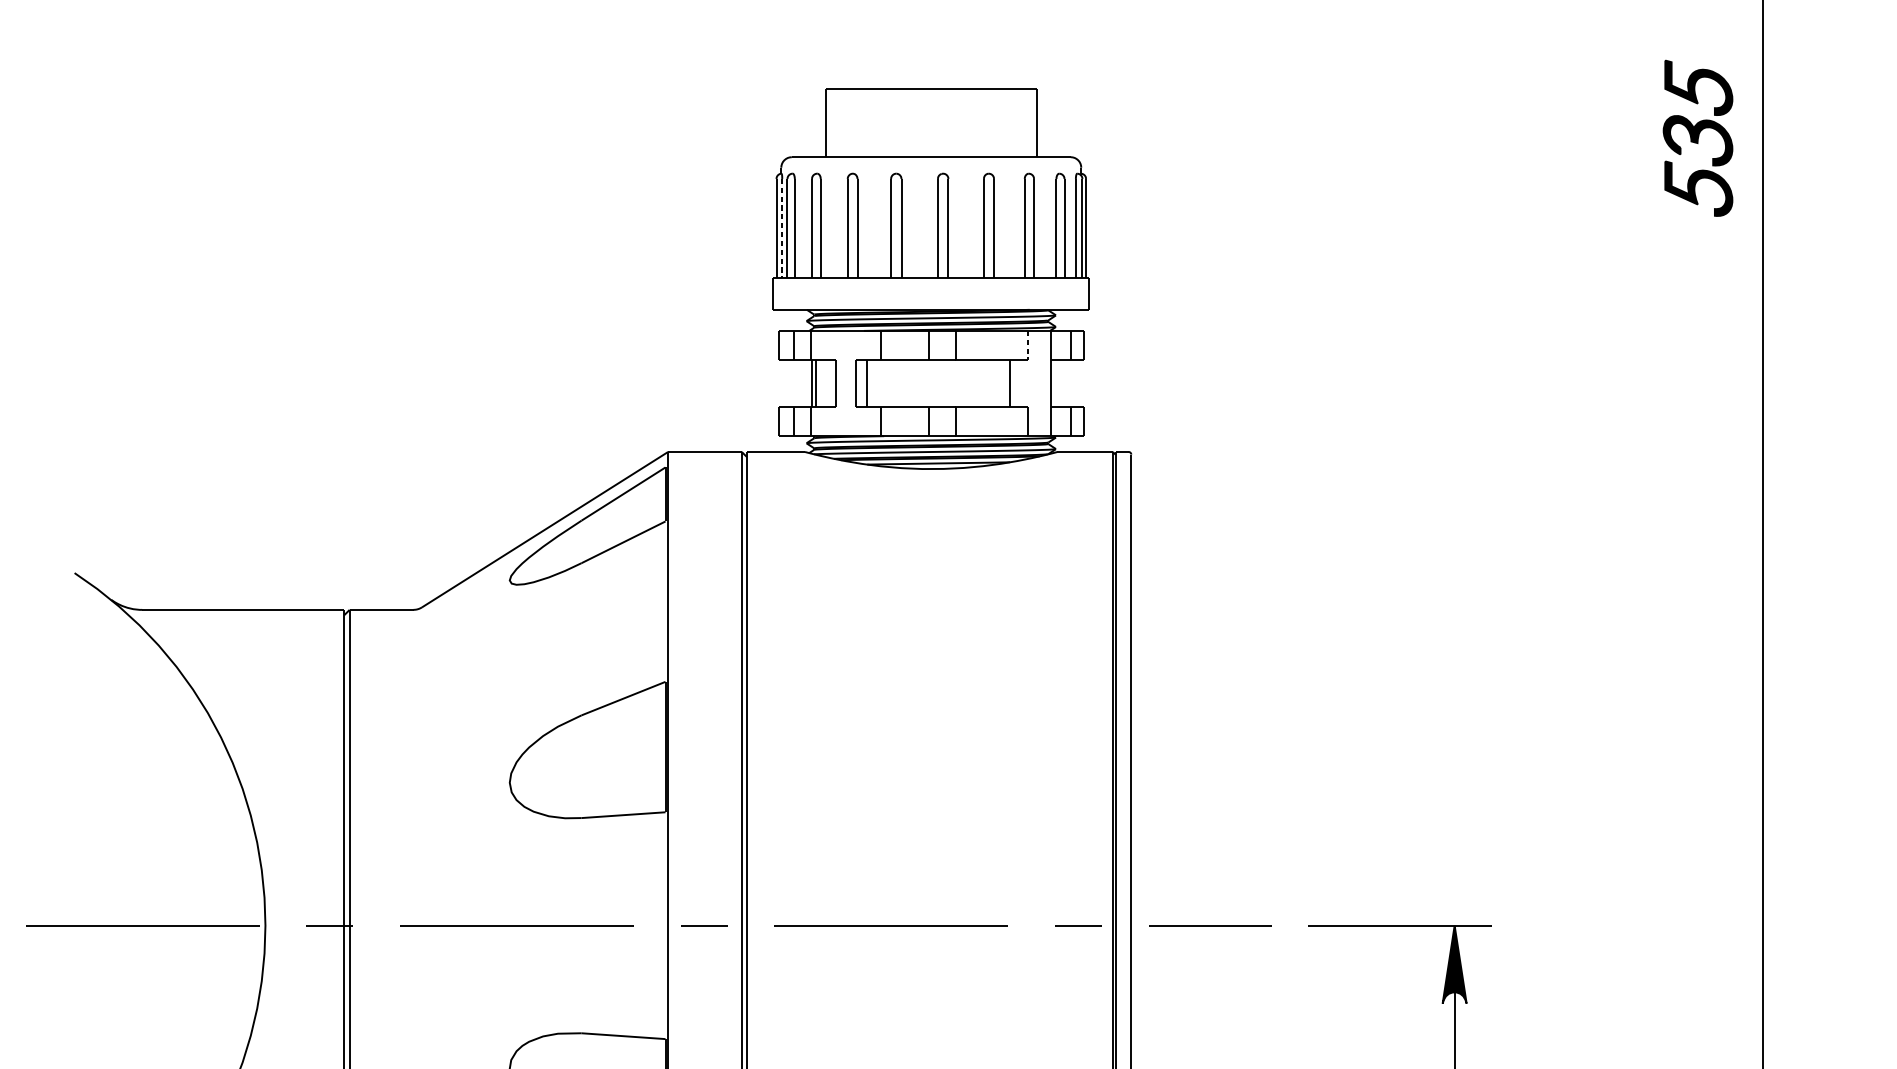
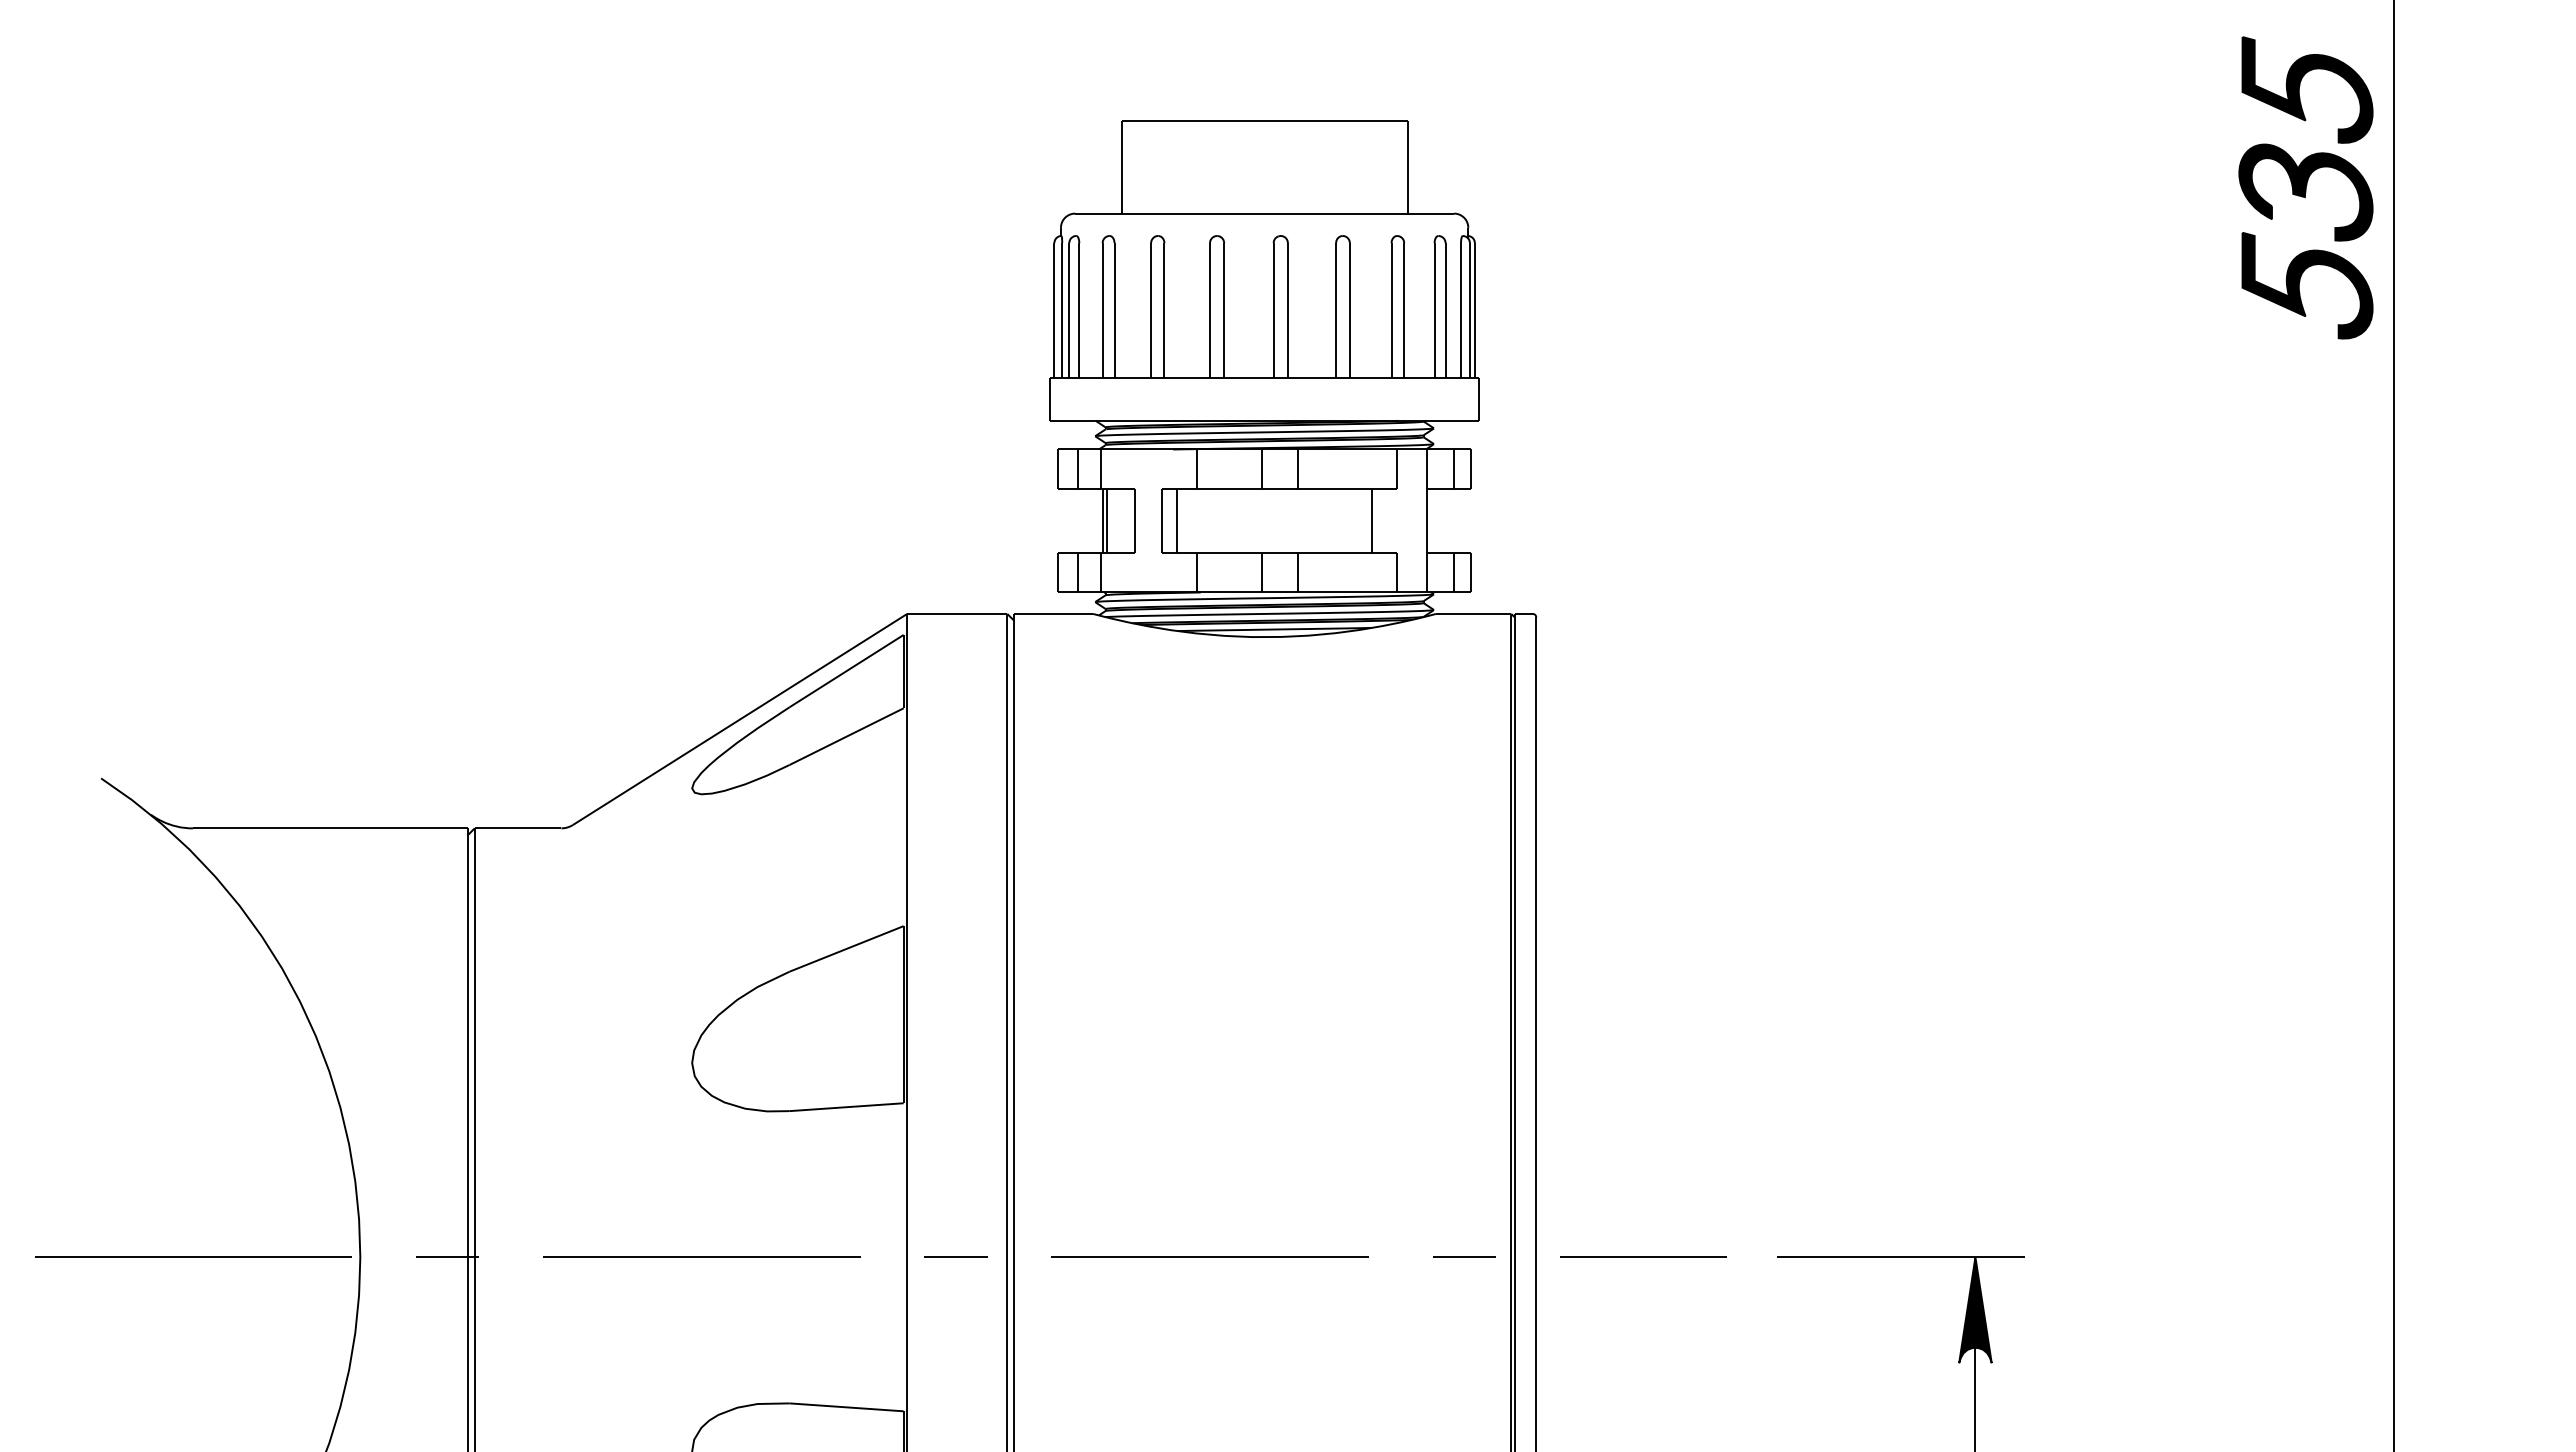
part: (1697, 138) -> (2305, 187), size x1.43
line: (782, 229) -> (1062, 311), dashed -> solid
line: (1028, 345) -> (1396, 469), dashed -> solid

